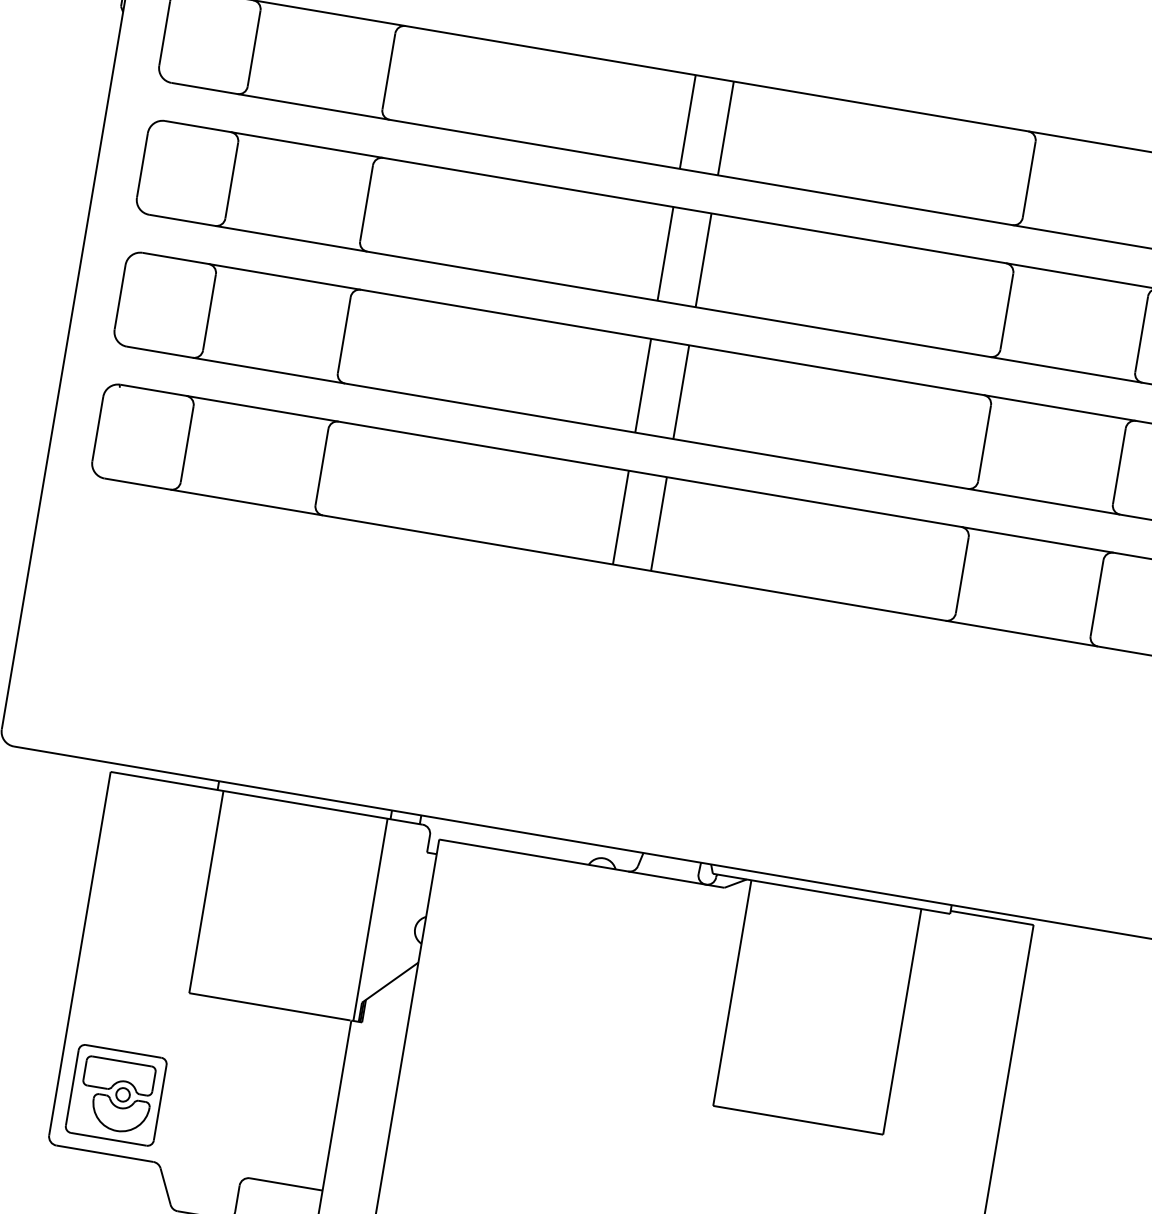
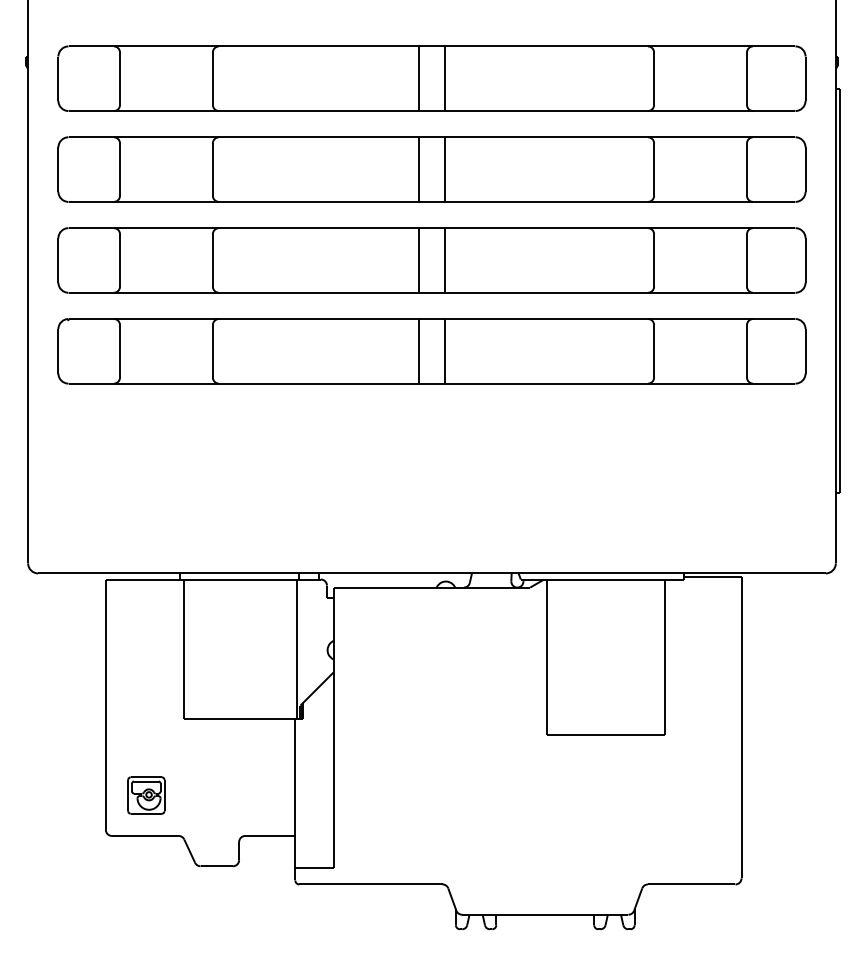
part: (116, 1095) -> (146, 795), size x0.6

